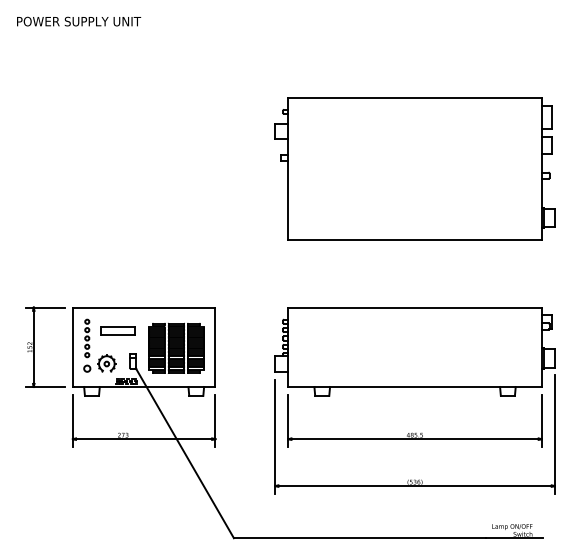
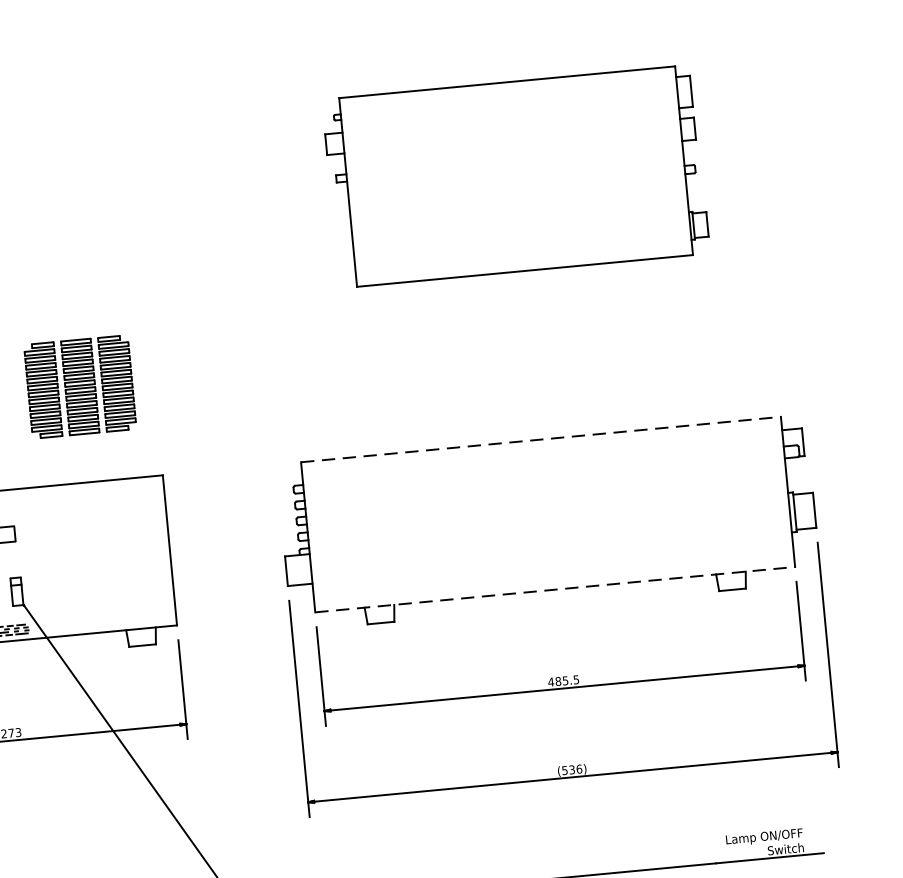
part: (414, 168) -> (515, 176), size x0.7
line: (415, 307) -> (541, 439), solid -> dashed
part: (176, 347) -> (80, 385), moved
line: (415, 386) -> (555, 588), solid -> dashed

